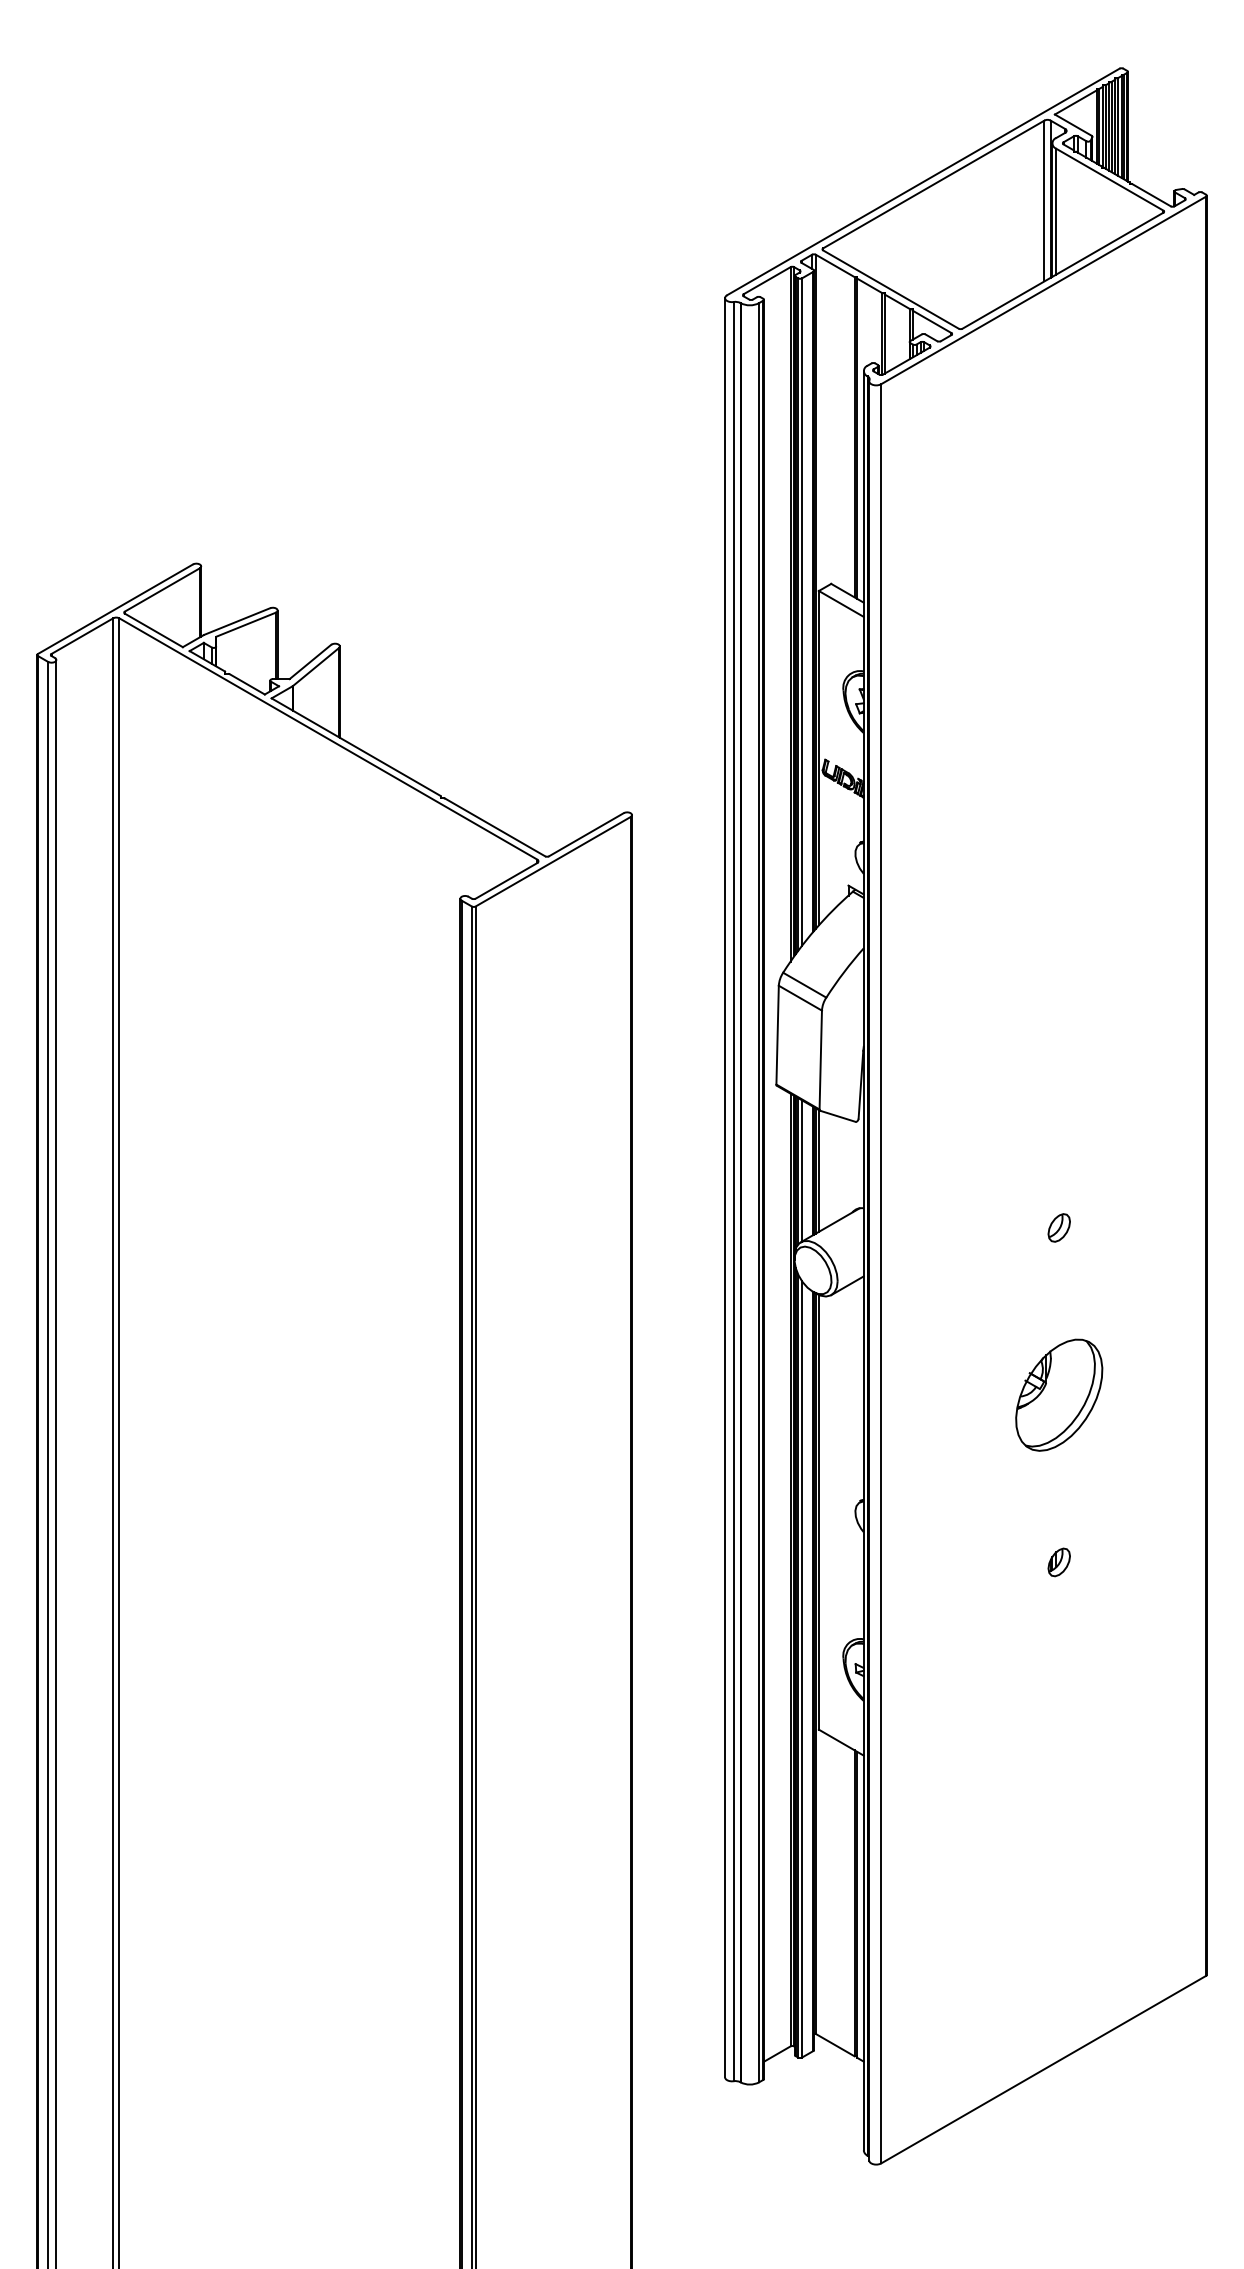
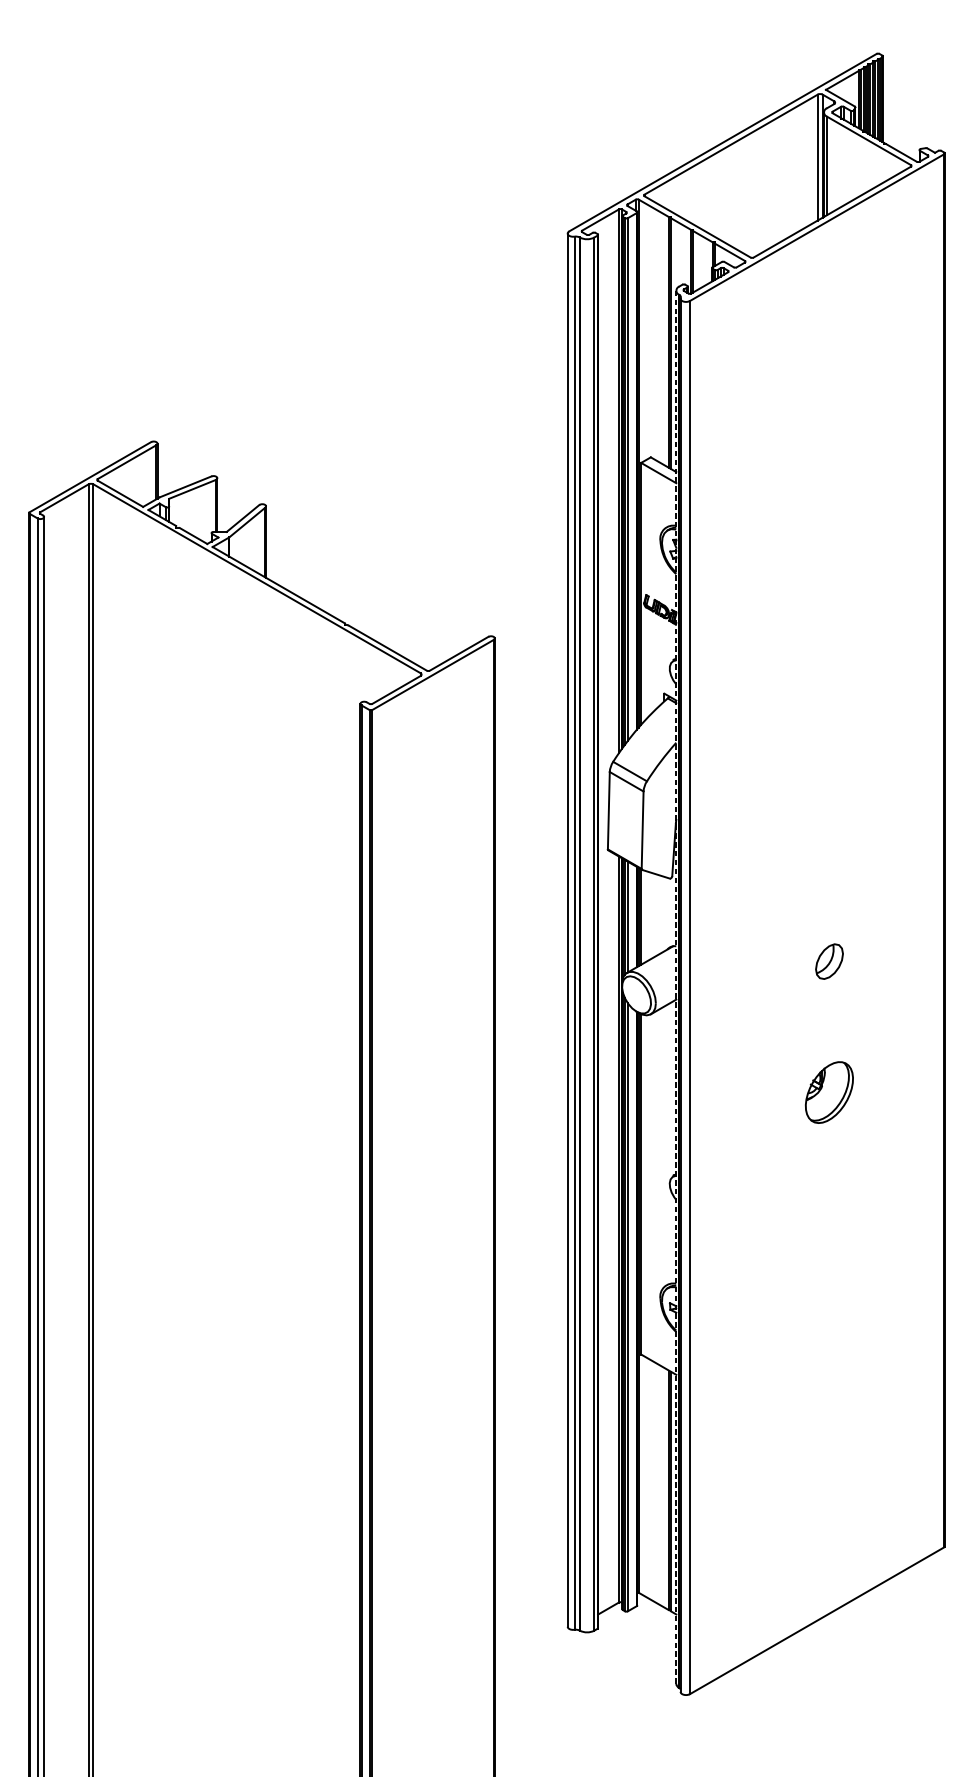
part: (1058, 1227) -> (828, 961), size x1.6
line: (863, 1260) -> (676, 987), solid -> dashed
part: (1059, 1394) -> (829, 1092), size x0.7
part: (1058, 1562) -> (828, 1223), removed

